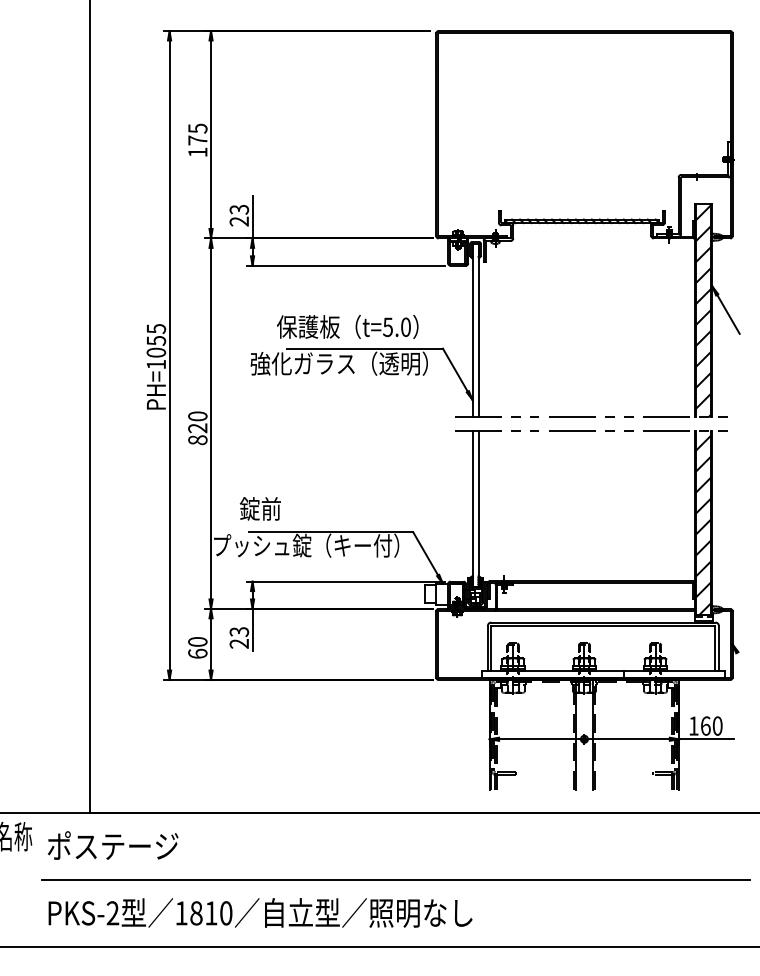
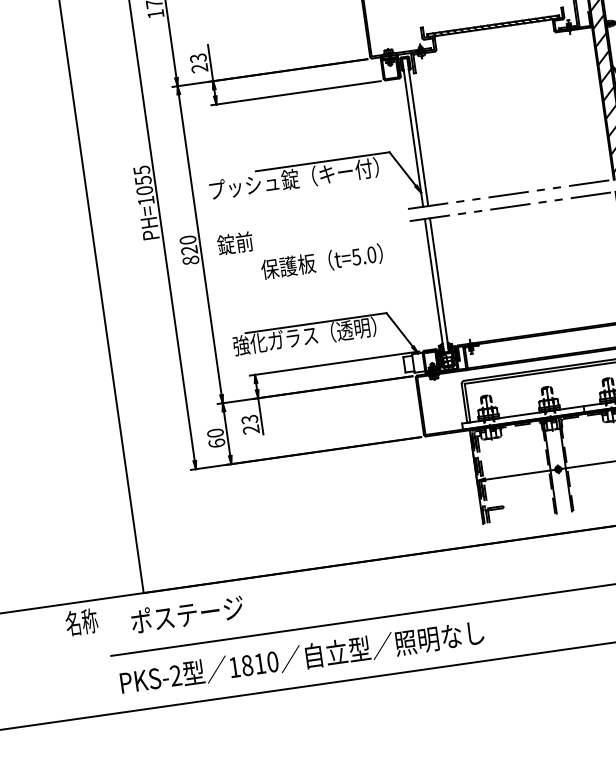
text: (347, 326) -> (321, 261), moved
text: (325, 363) -> (290, 179), 強化ガラス（透明） -> プッシュ錠（キー付）
text: (259, 508) -> (234, 243), moved
text: (303, 545) -> (294, 337), プッシュ錠（キー付） -> 強化ガラス（透明）
text: (113, 845) -> (187, 614), moved

